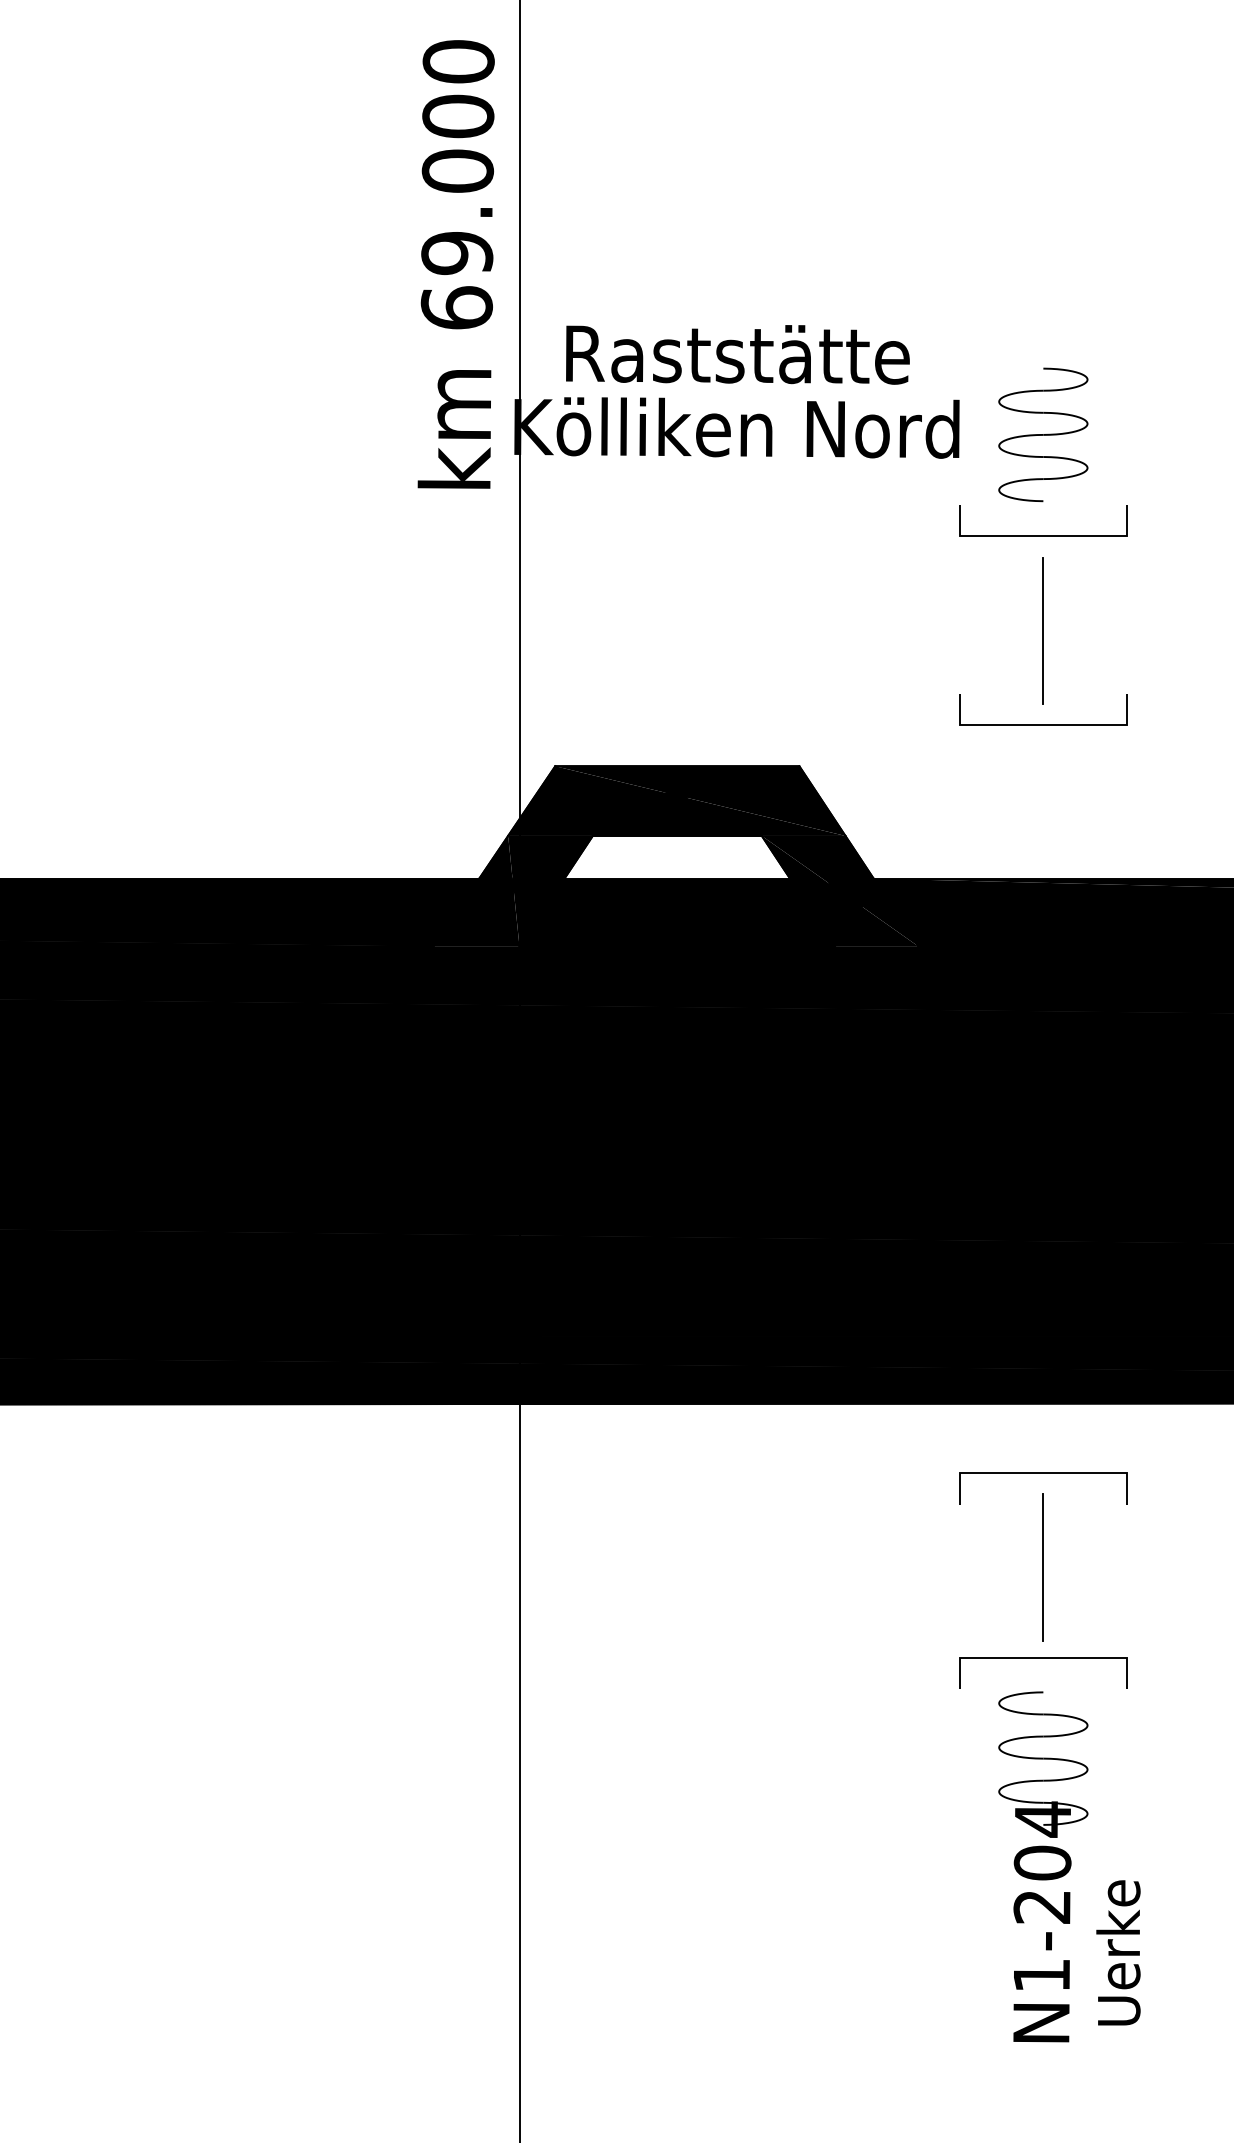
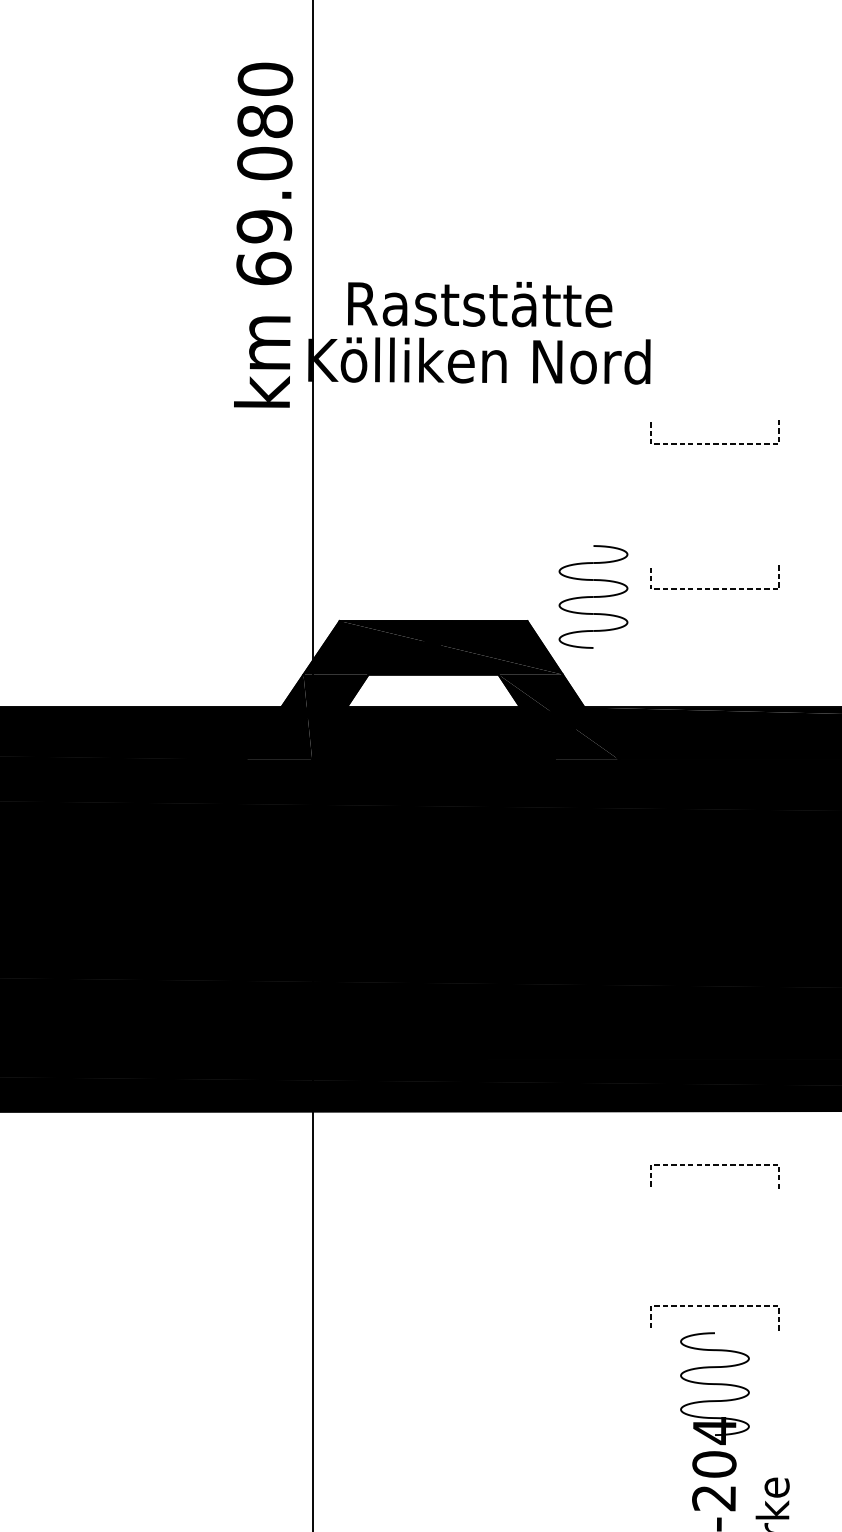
text: (458, 116) -> (265, 121), 69.000 -> 69.080
part: (1043, 434) -> (593, 596), moved
line: (1043, 535) -> (715, 443), solid -> dashed
line: (1043, 630) -> (715, 516), removed
line: (1043, 725) -> (715, 589), solid -> dashed
line: (1043, 1473) -> (715, 1164), solid -> dashed
line: (1043, 1567) -> (715, 1237), removed
line: (1043, 1657) -> (715, 1306), solid -> dashed

